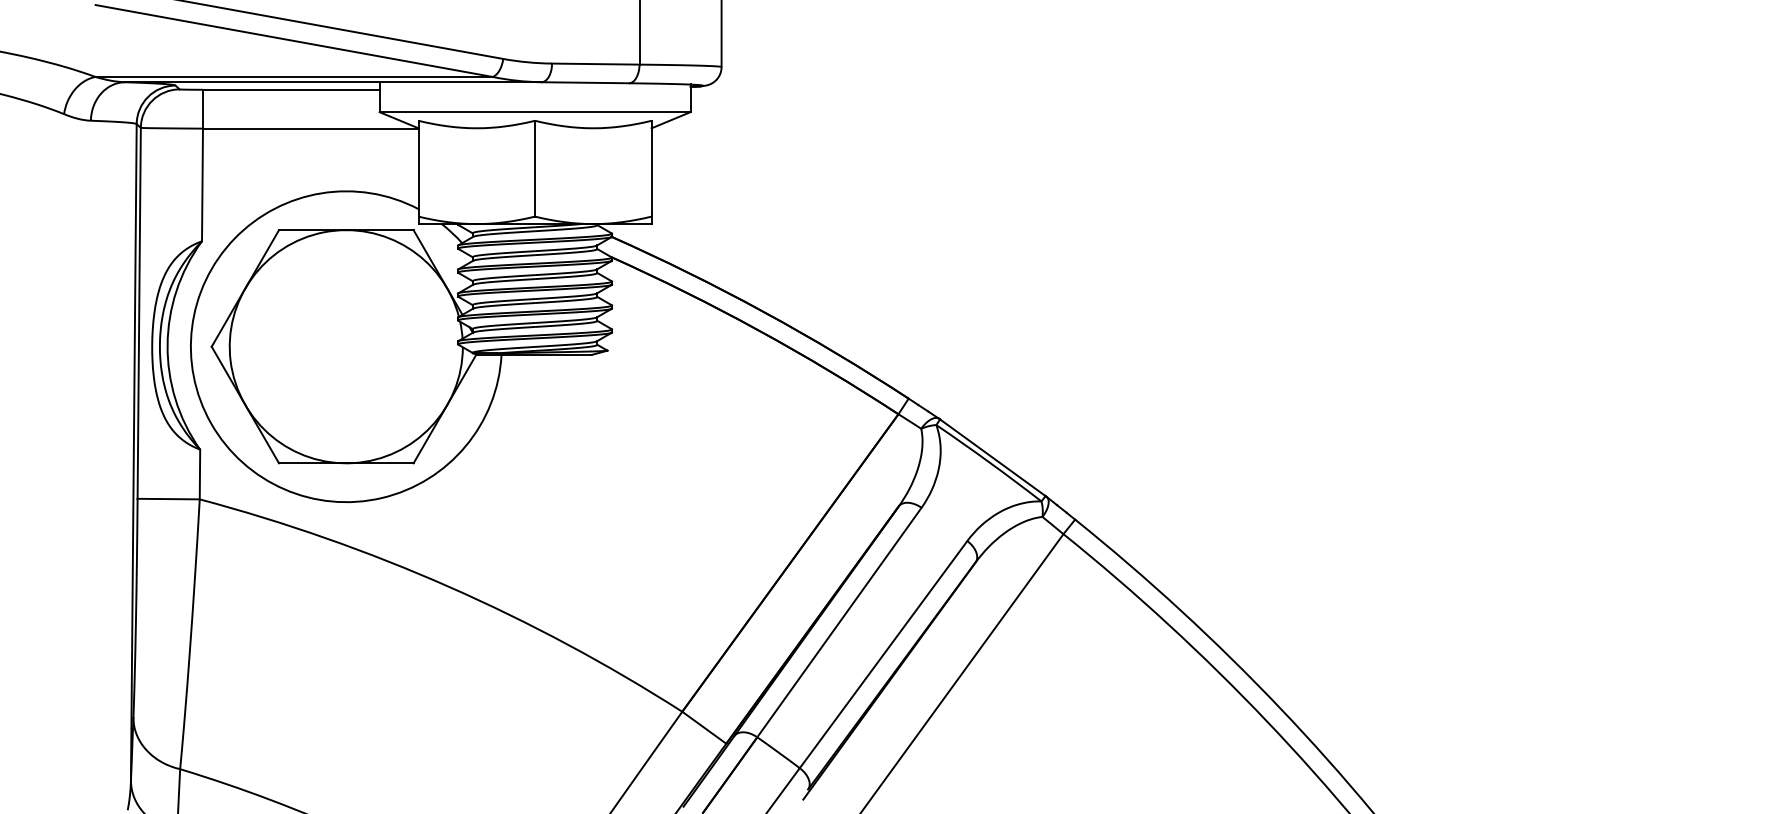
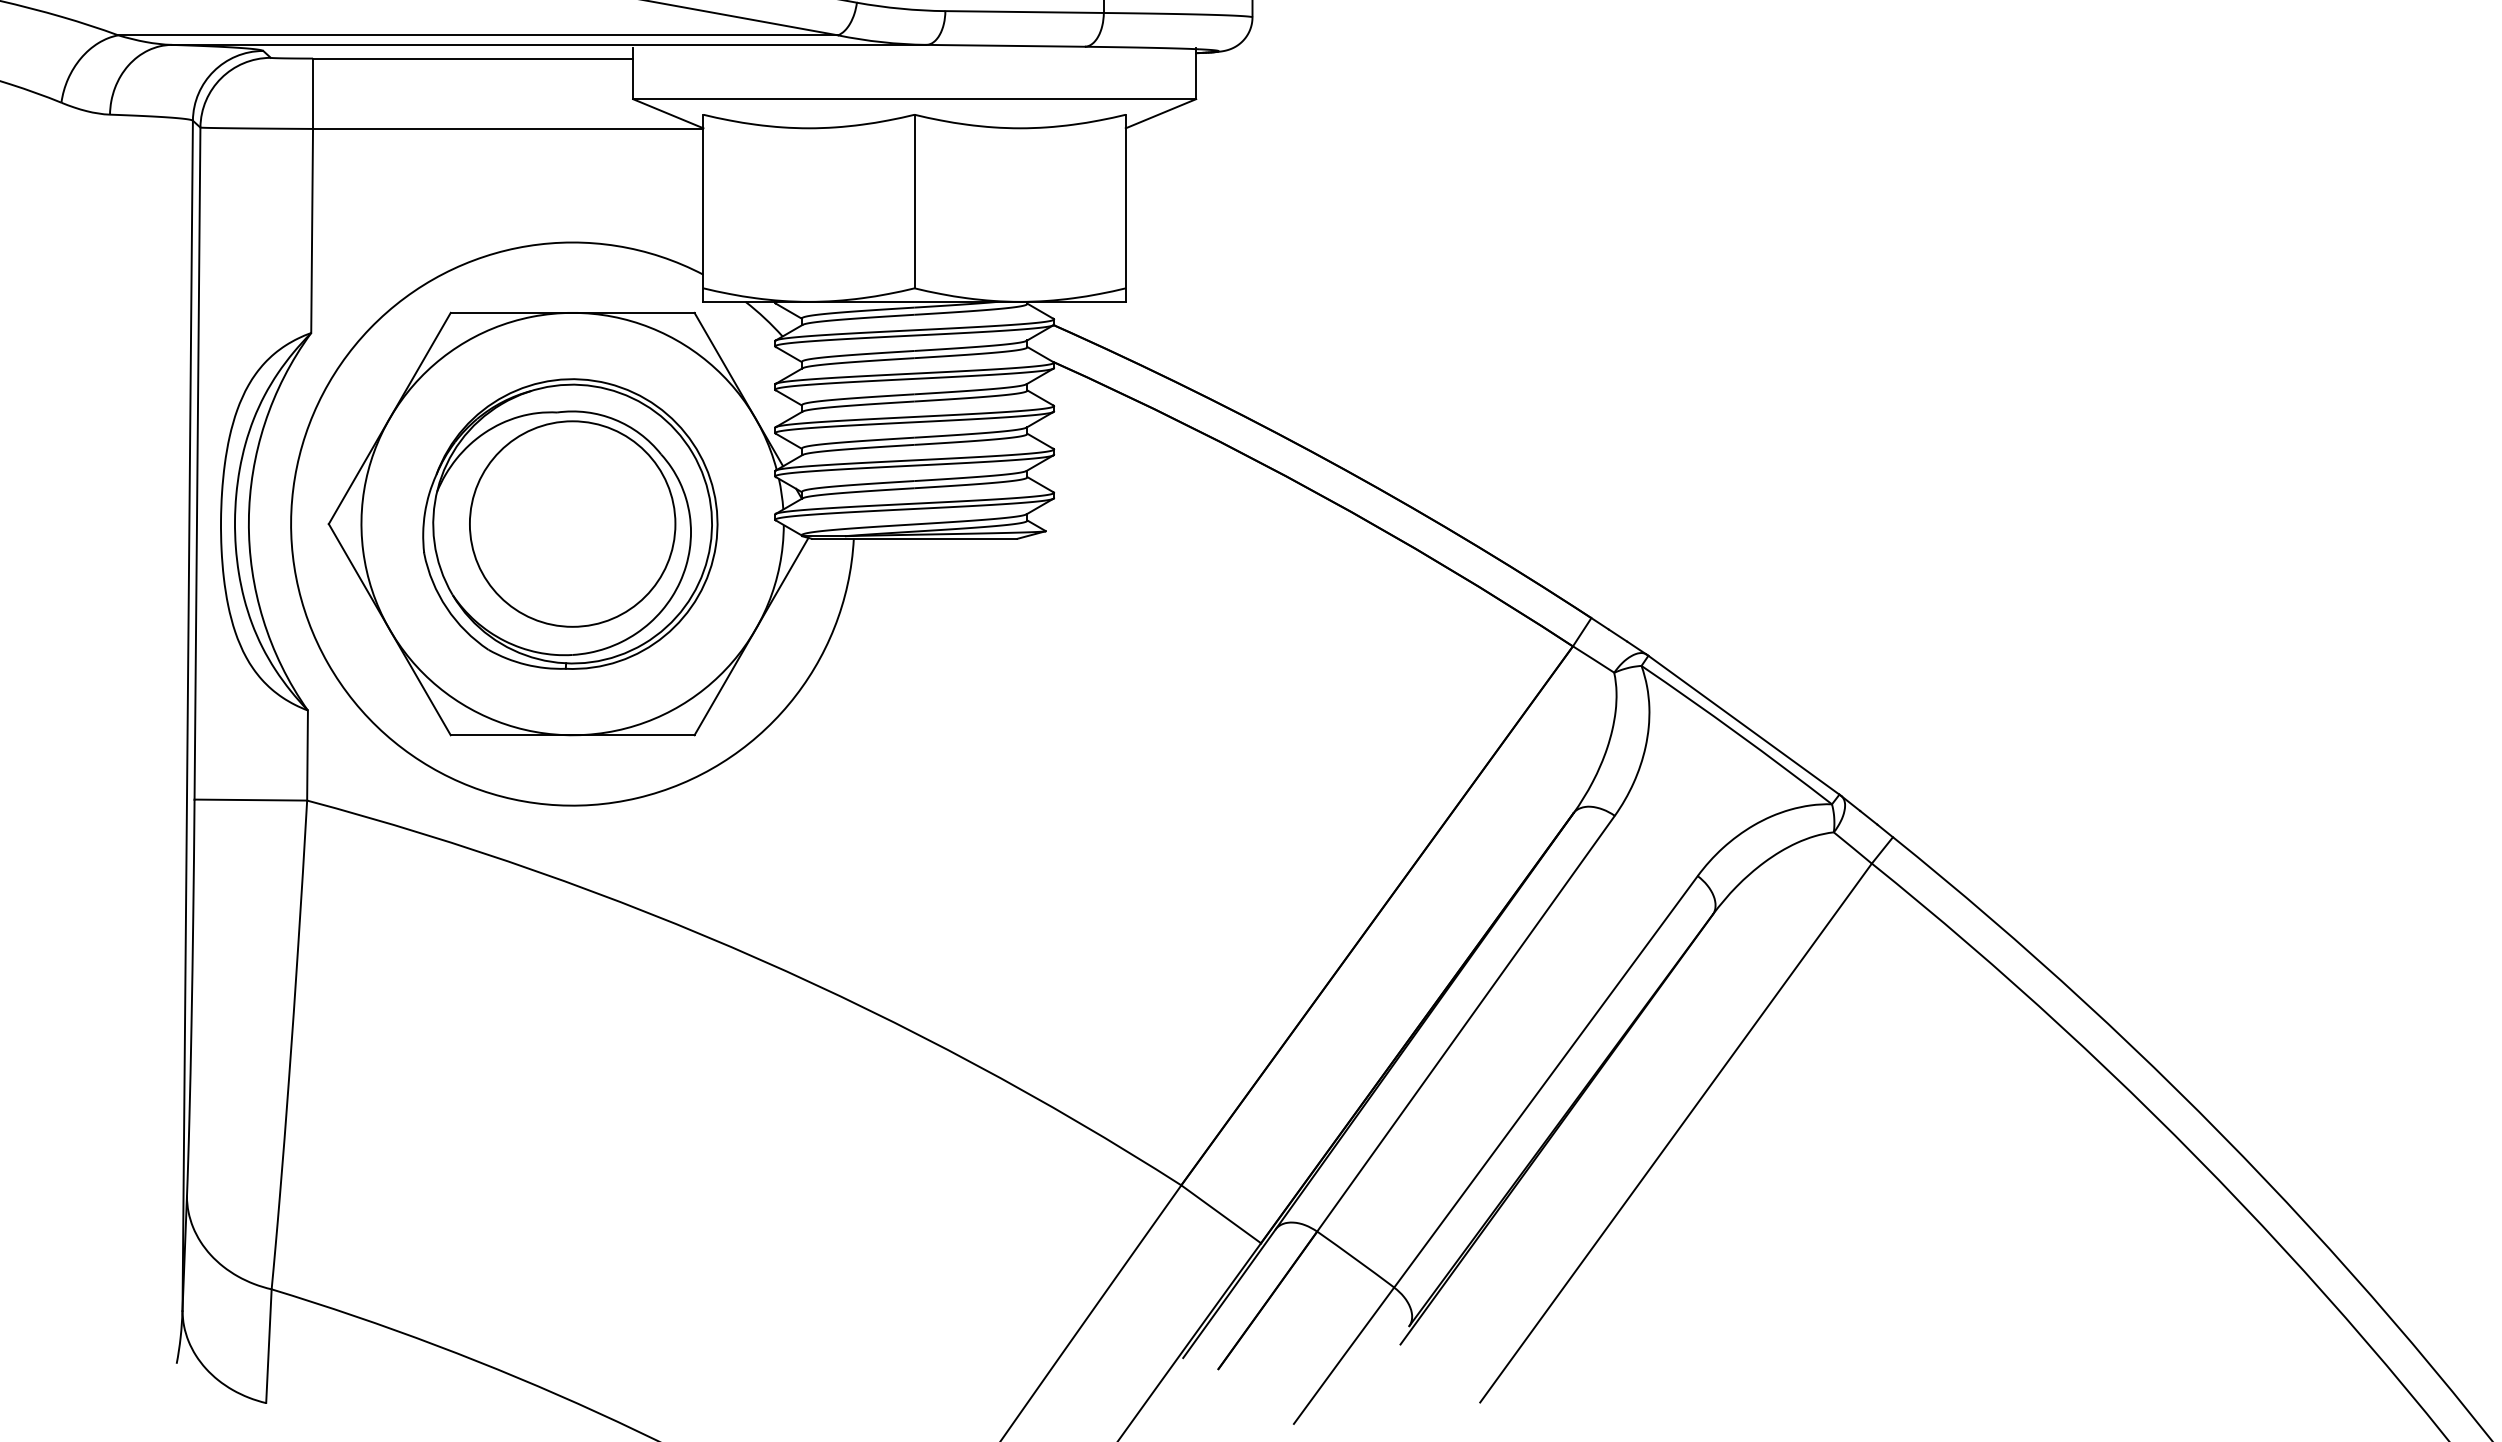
part: (345, 346) -> (571, 523), added

